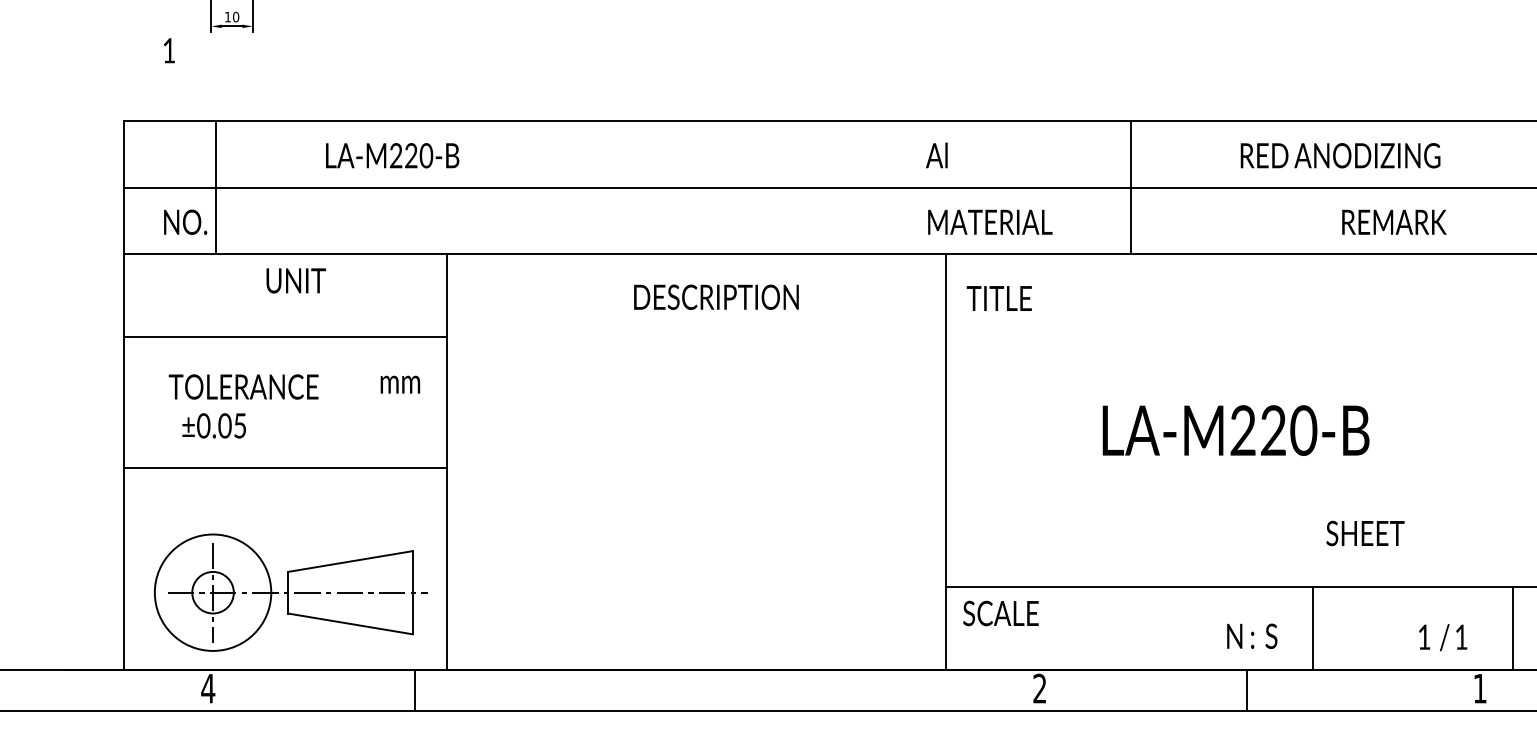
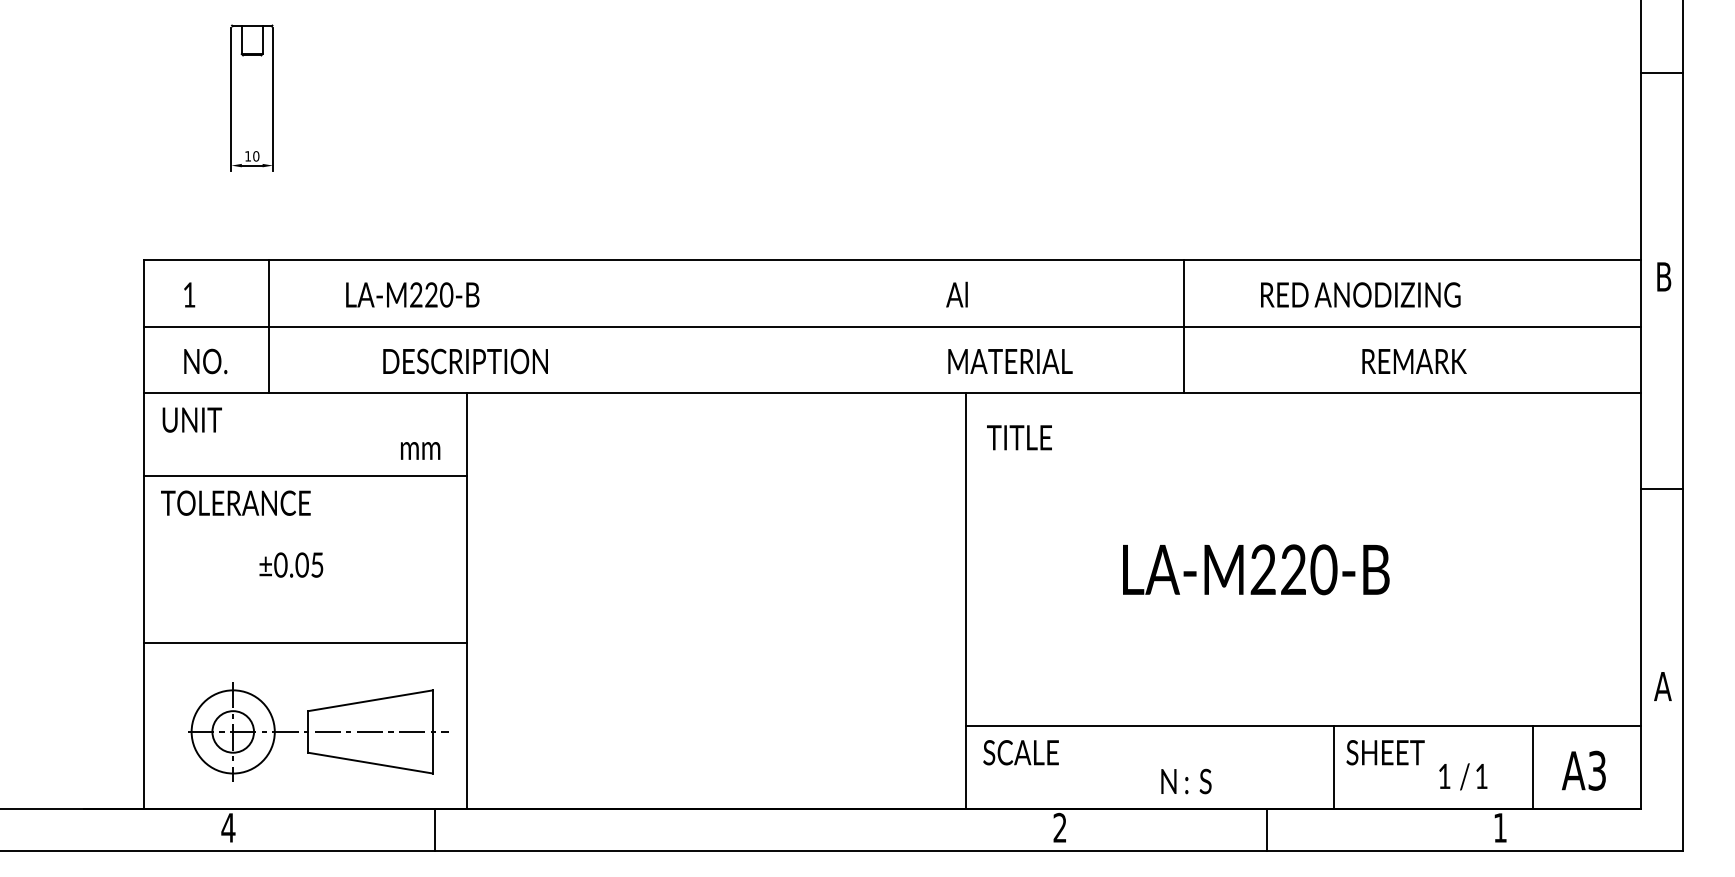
text: (169, 50) -> (189, 294), moved
line: (216, 187) -> (269, 326), moved
line: (1130, 187) -> (1183, 326), moved
text: (295, 280) -> (191, 419), moved
text: (716, 297) -> (465, 361), moved
text: (400, 384) -> (420, 450), moved
text: (243, 386) -> (235, 502), moved
text: (214, 425) -> (291, 564), moved
line: (285, 467) -> (305, 642), moved
text: (1365, 533) -> (1385, 752), moved
circle: (212, 592) -> (232, 731), size x0.71
text: (1252, 636) -> (1186, 781), moved

